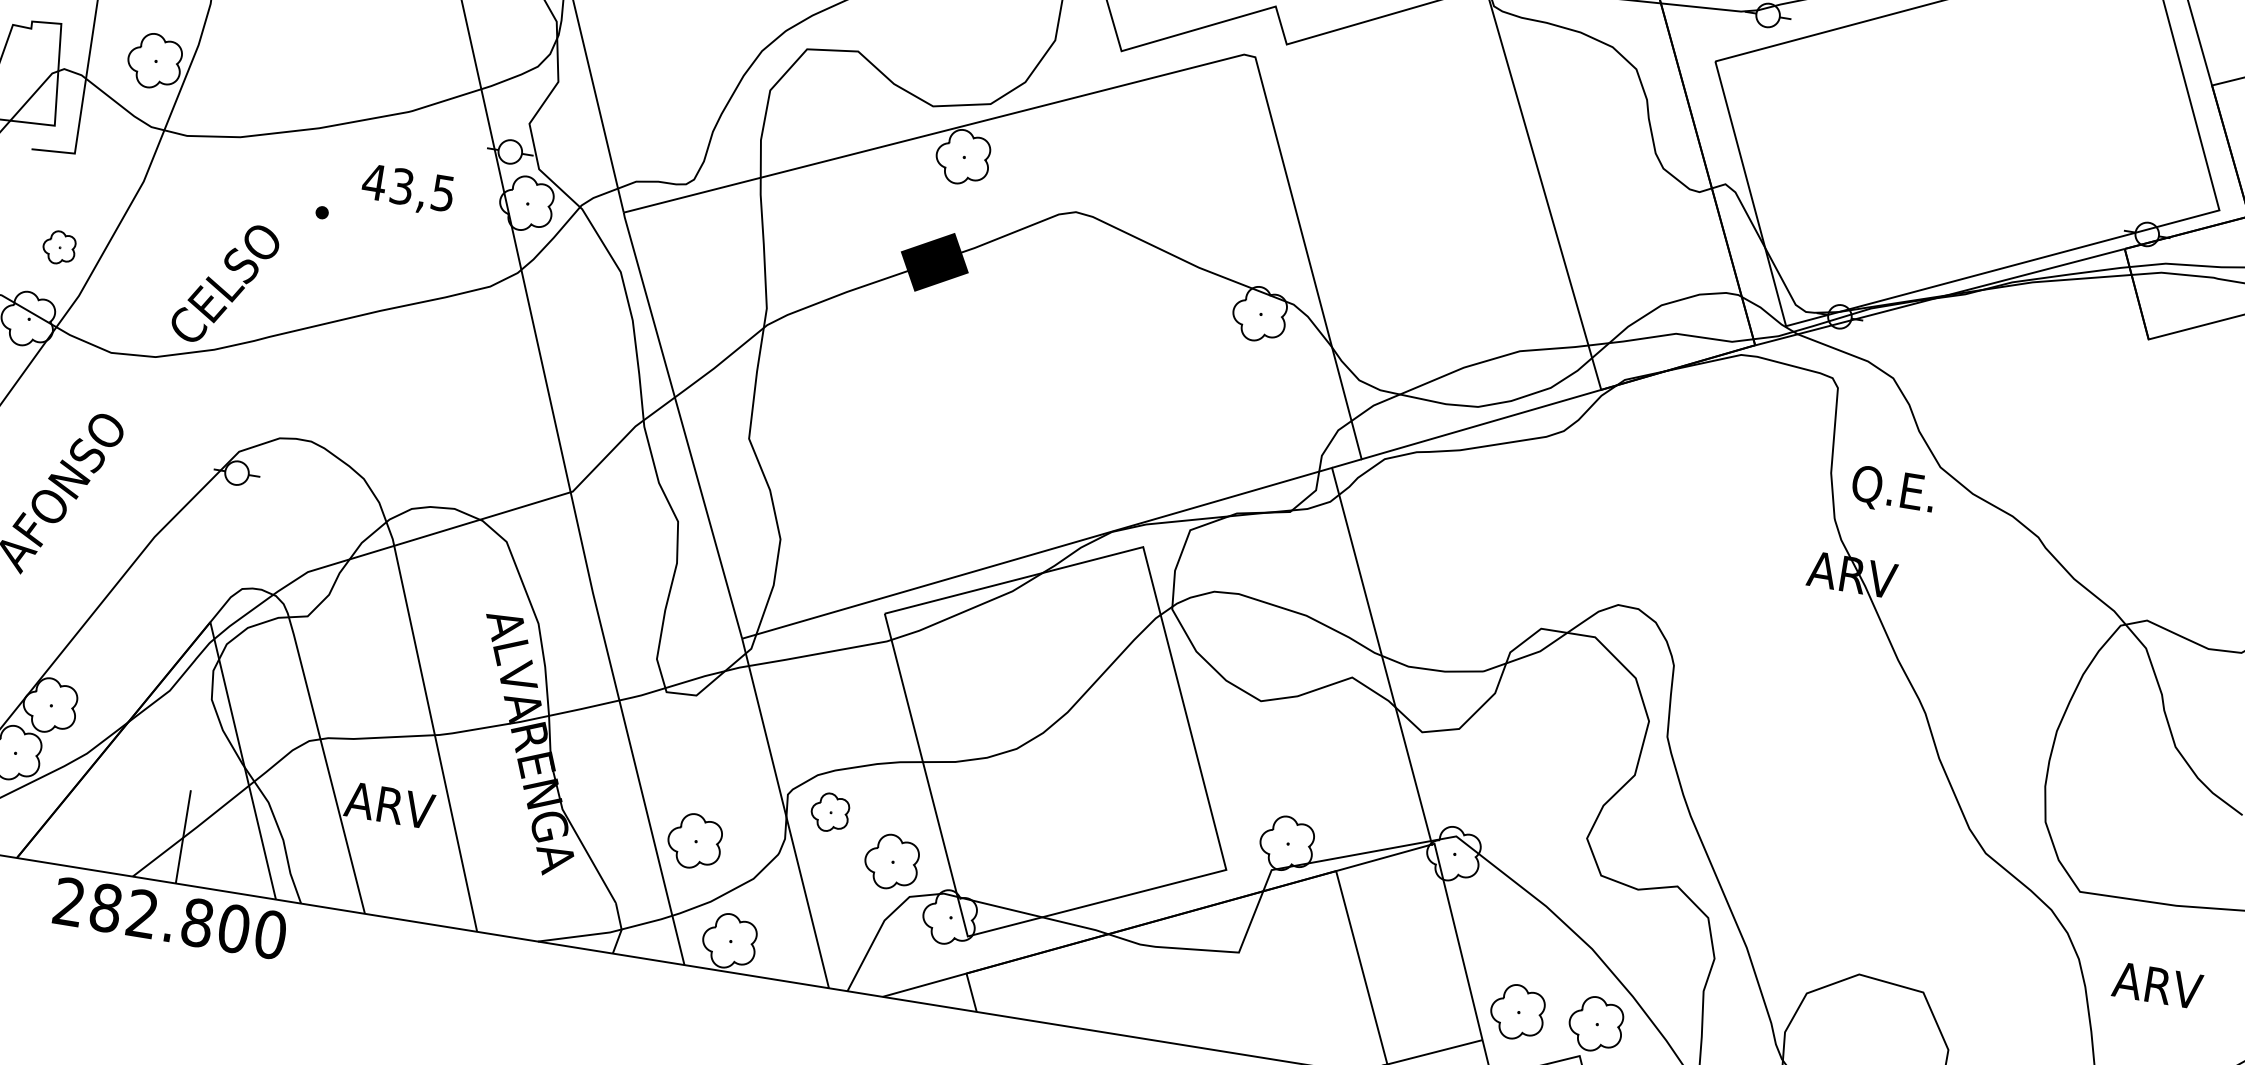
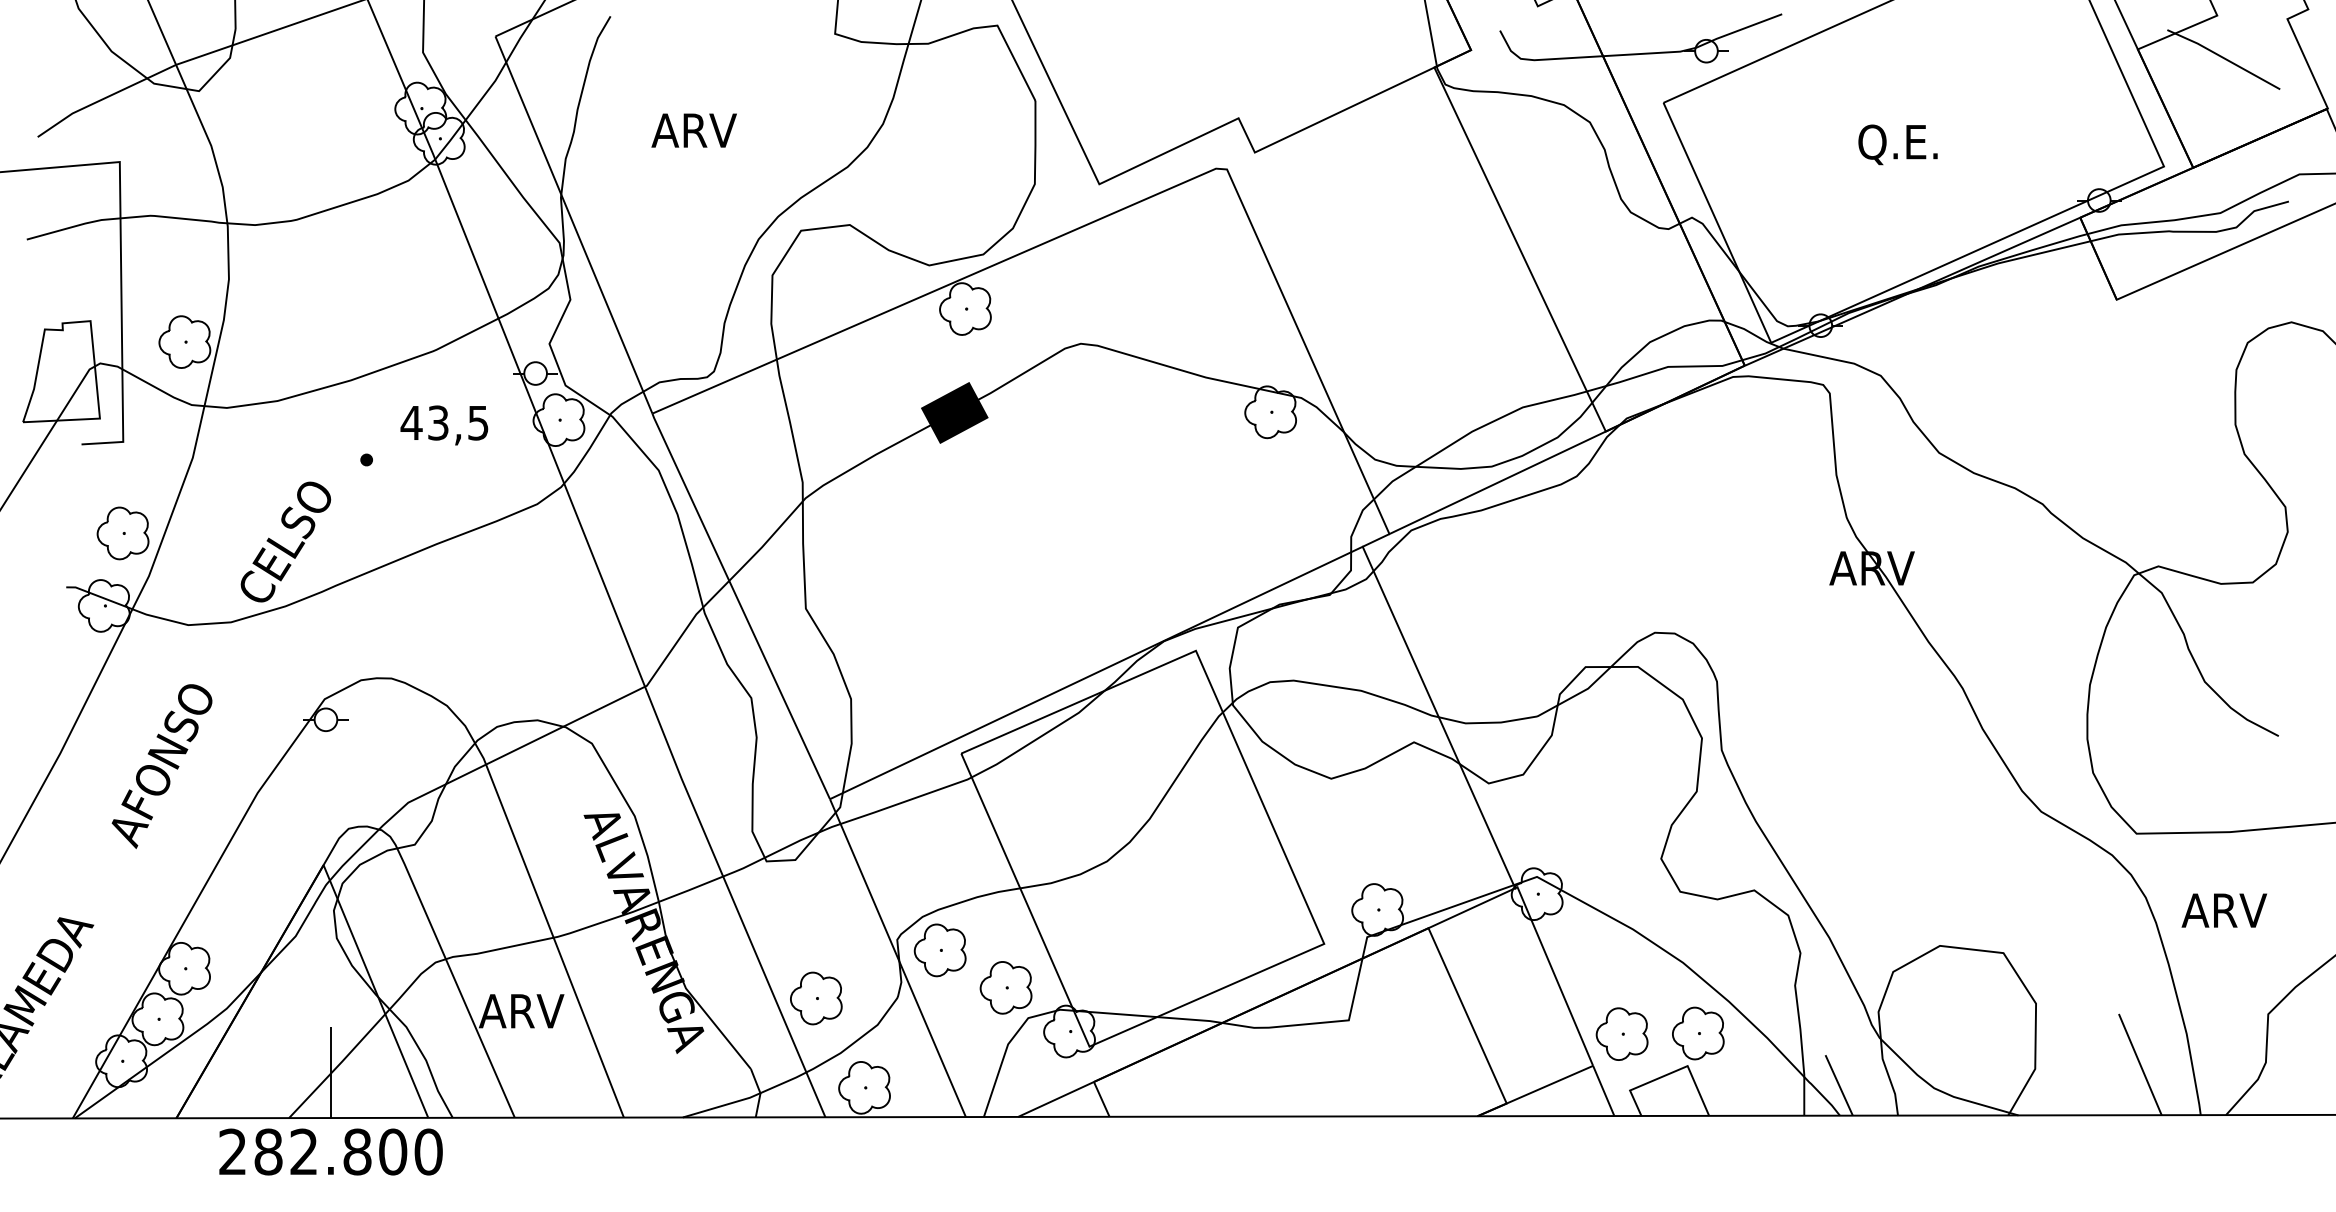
part: (58, 247) -> (122, 533), size x1.67
text: (1892, 490) -> (1897, 144), moved
part: (829, 812) -> (939, 950), size x1.43

